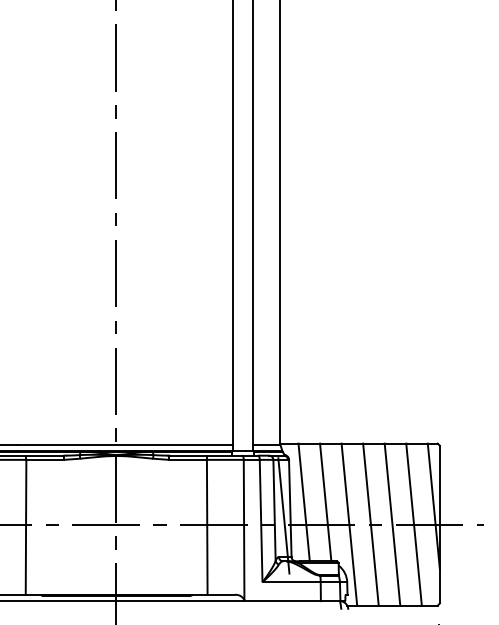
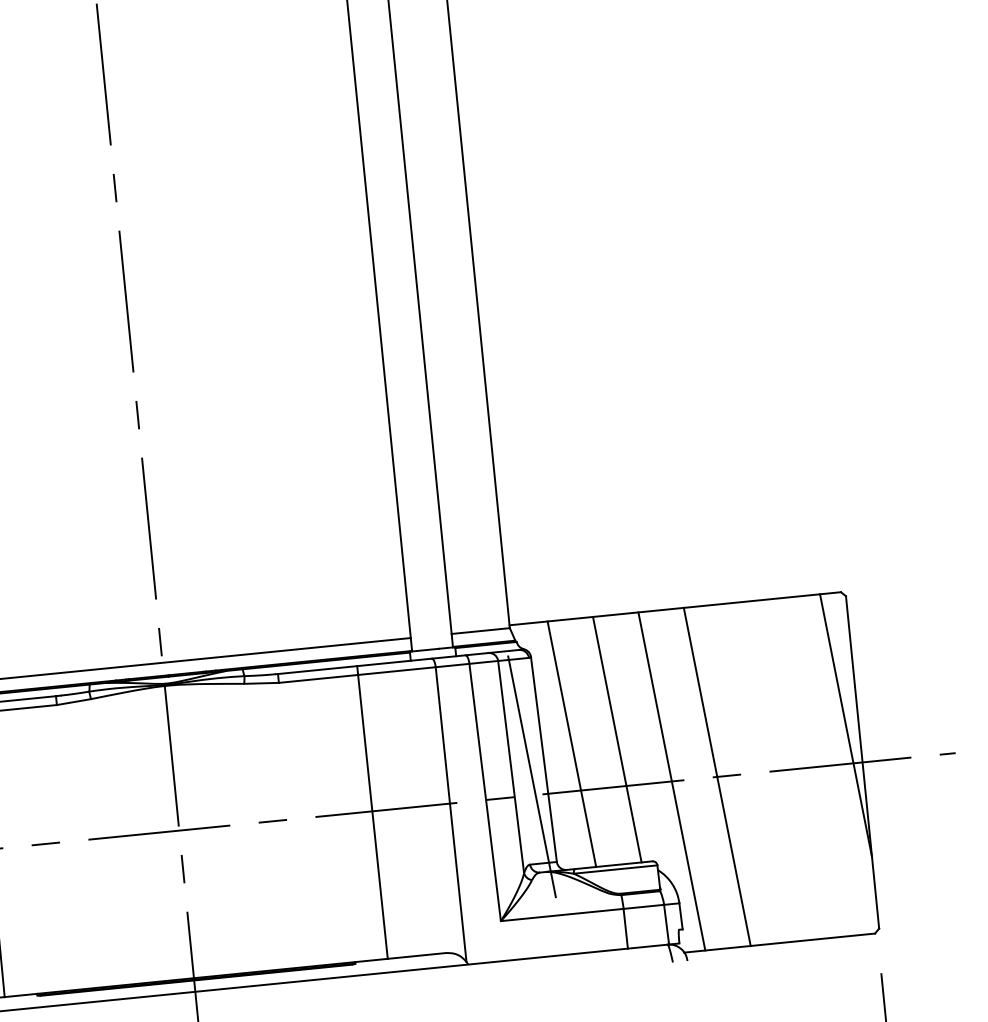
line: (392, 524) -> (762, 772), removed
line: (413, 524) -> (806, 767), removed

